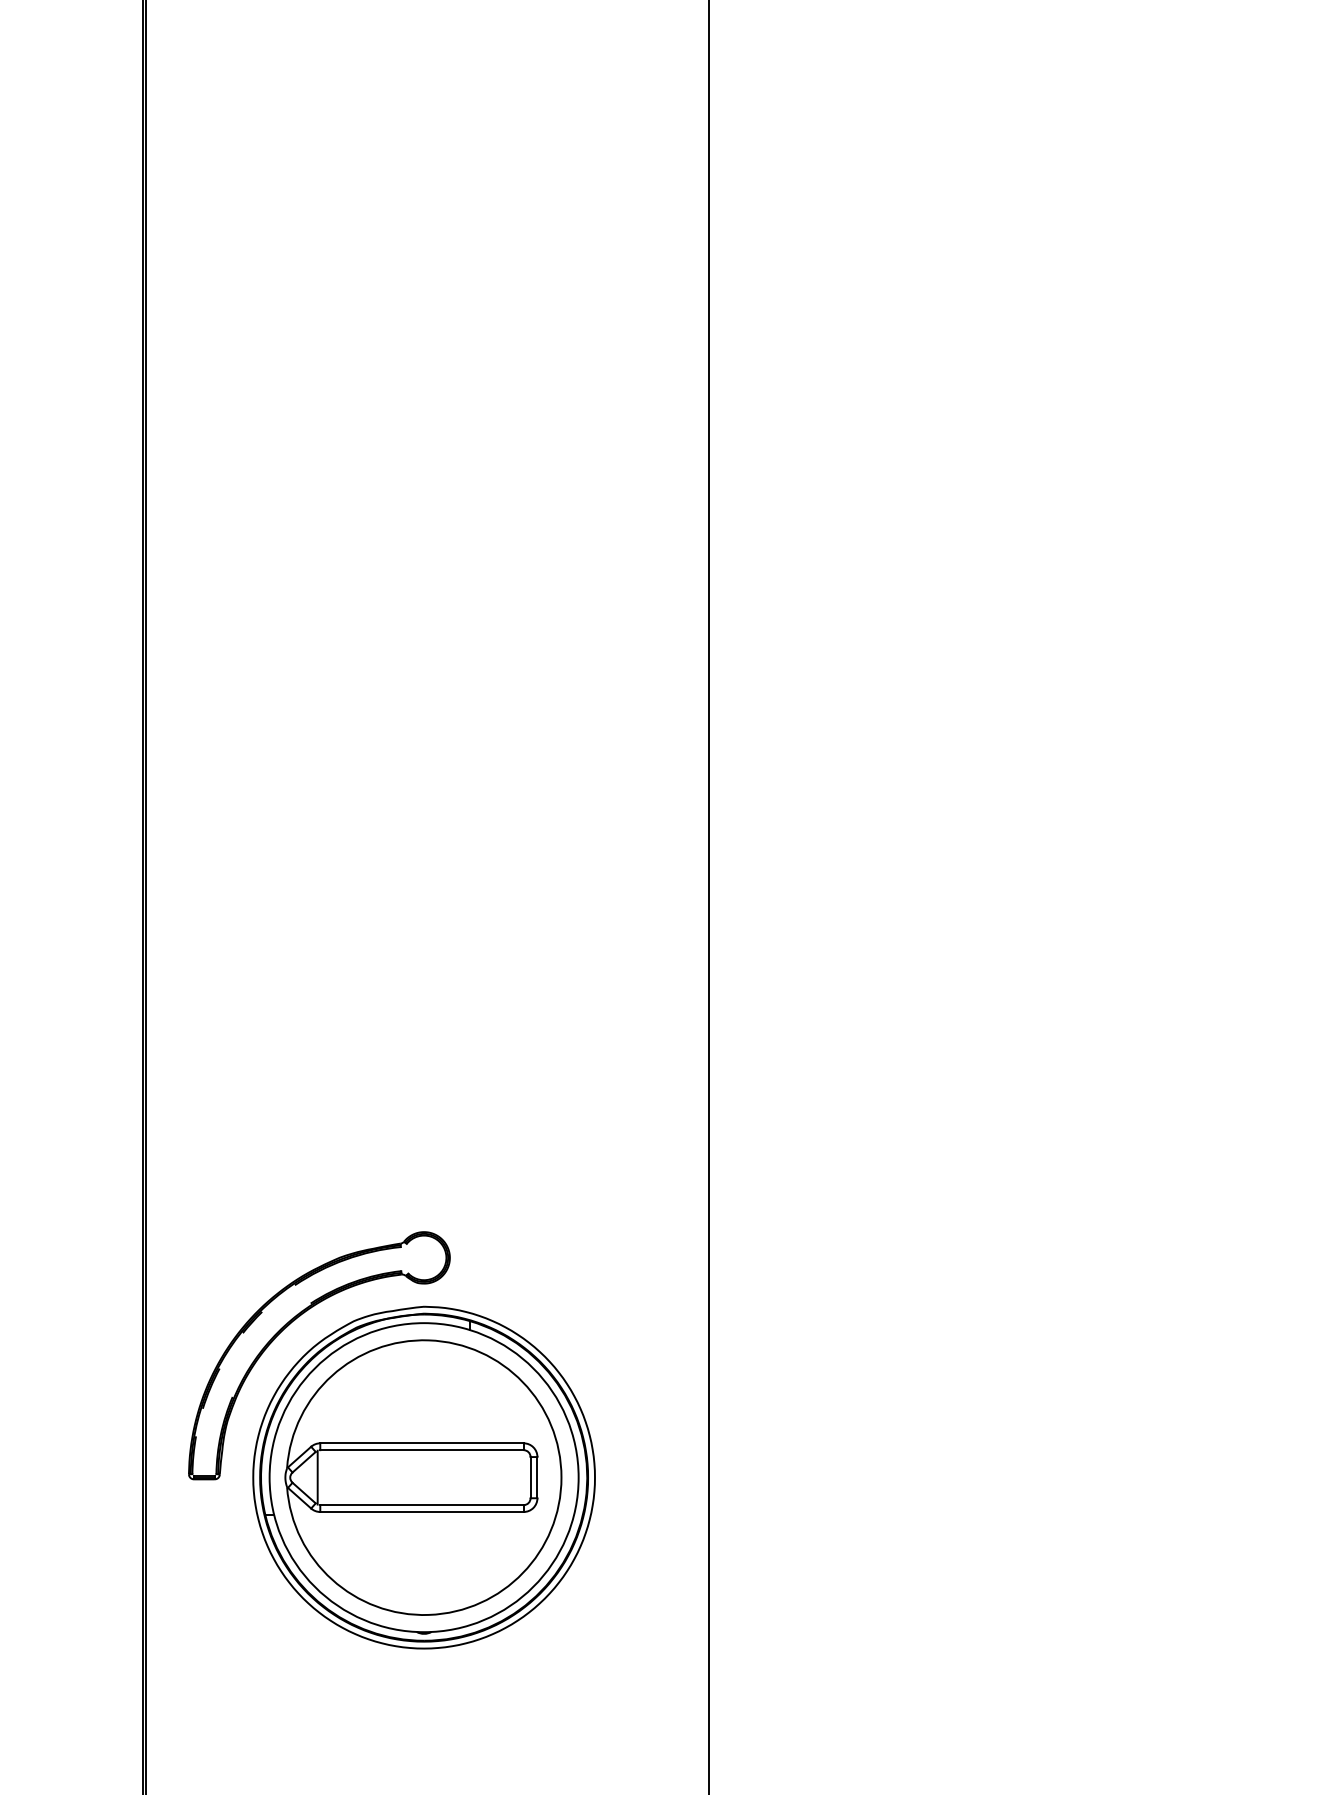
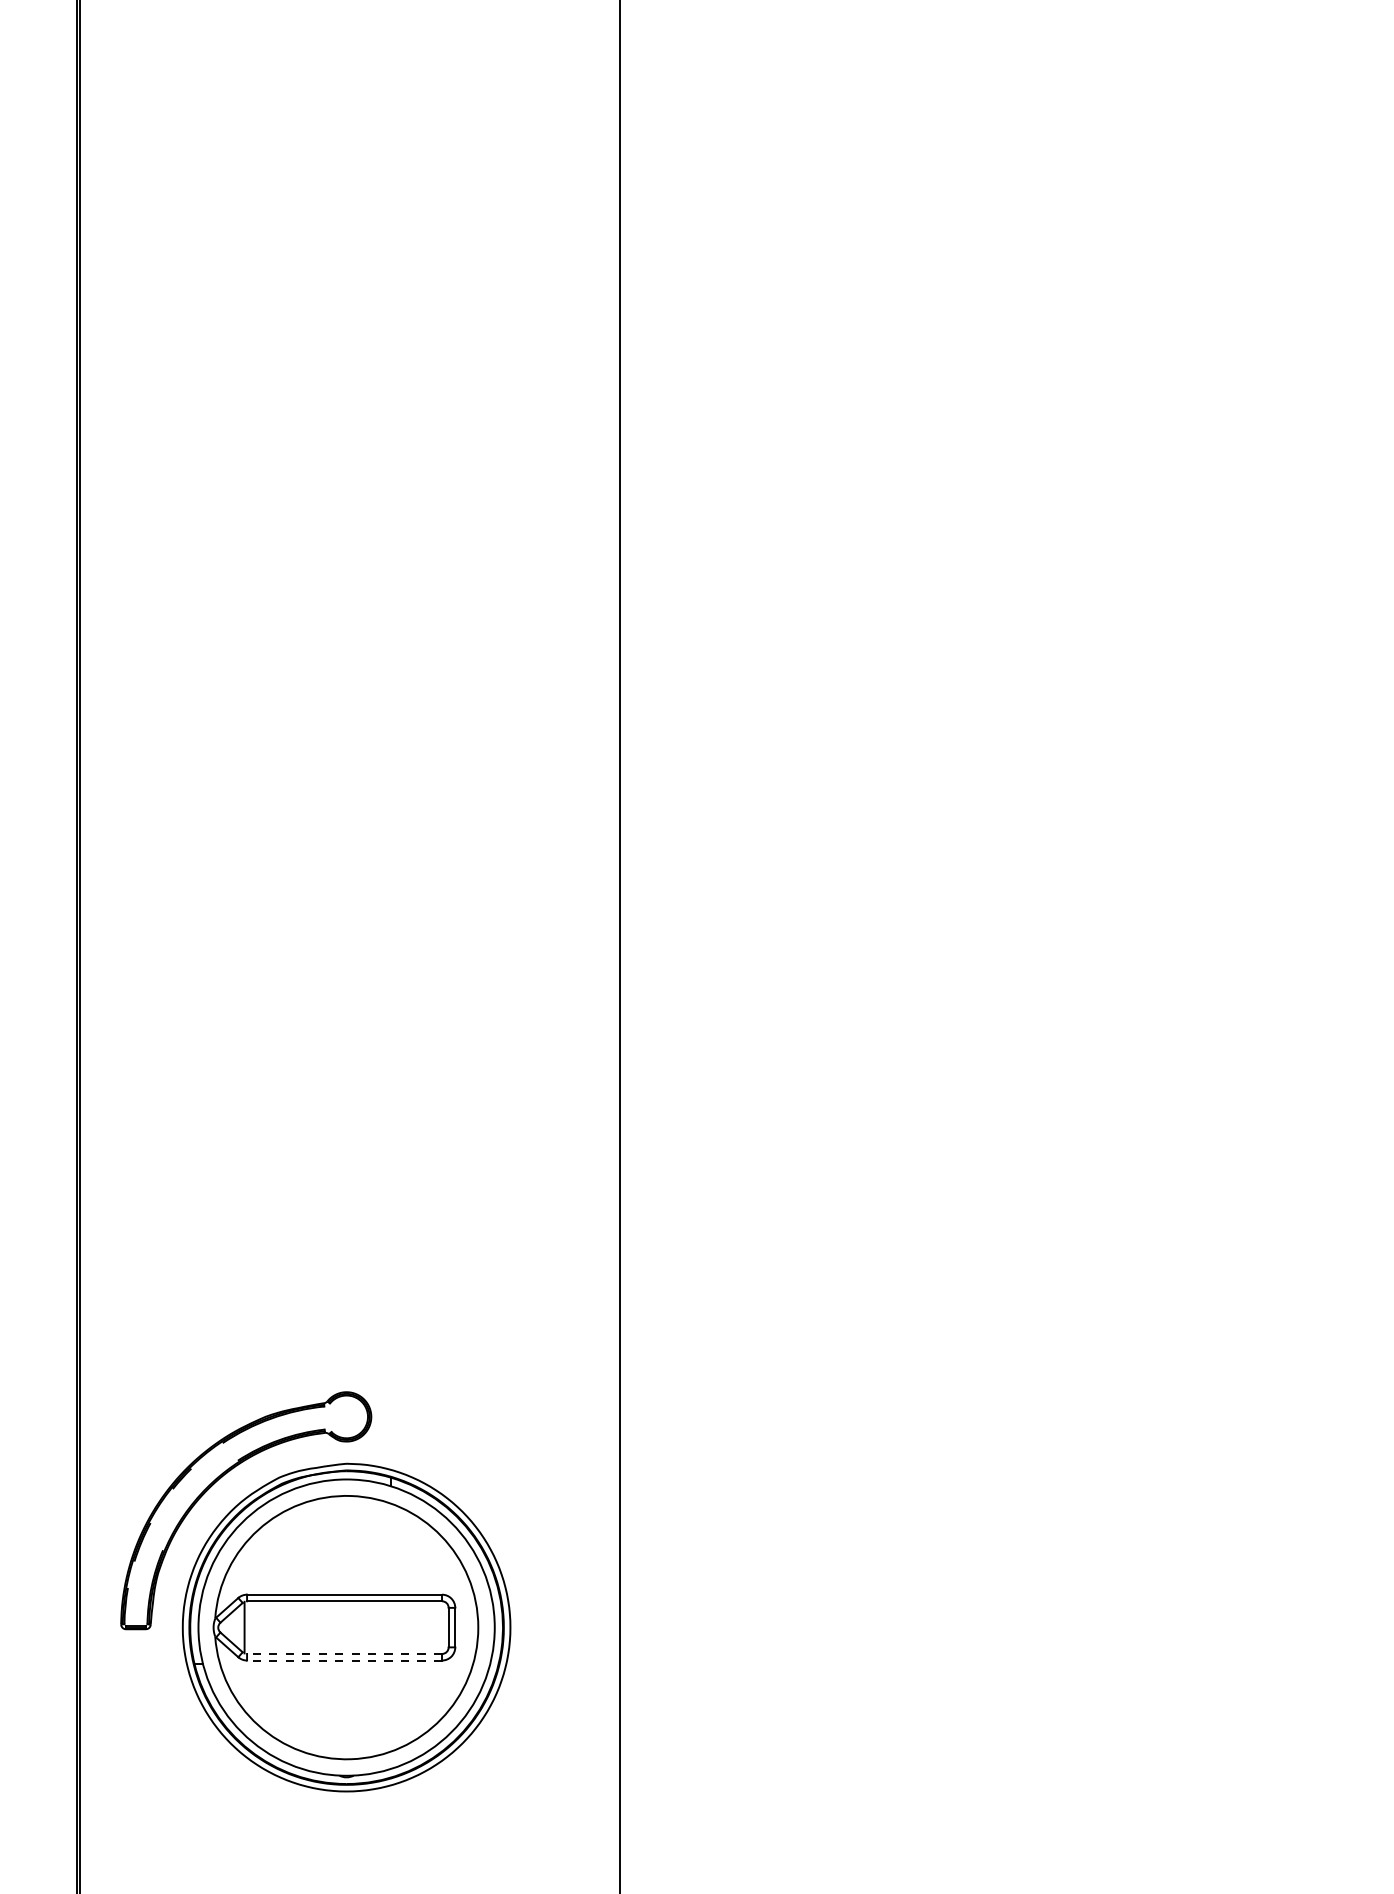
line: (421, 1504) -> (344, 1653), solid -> dashed
line: (421, 1511) -> (344, 1660), solid -> dashed

